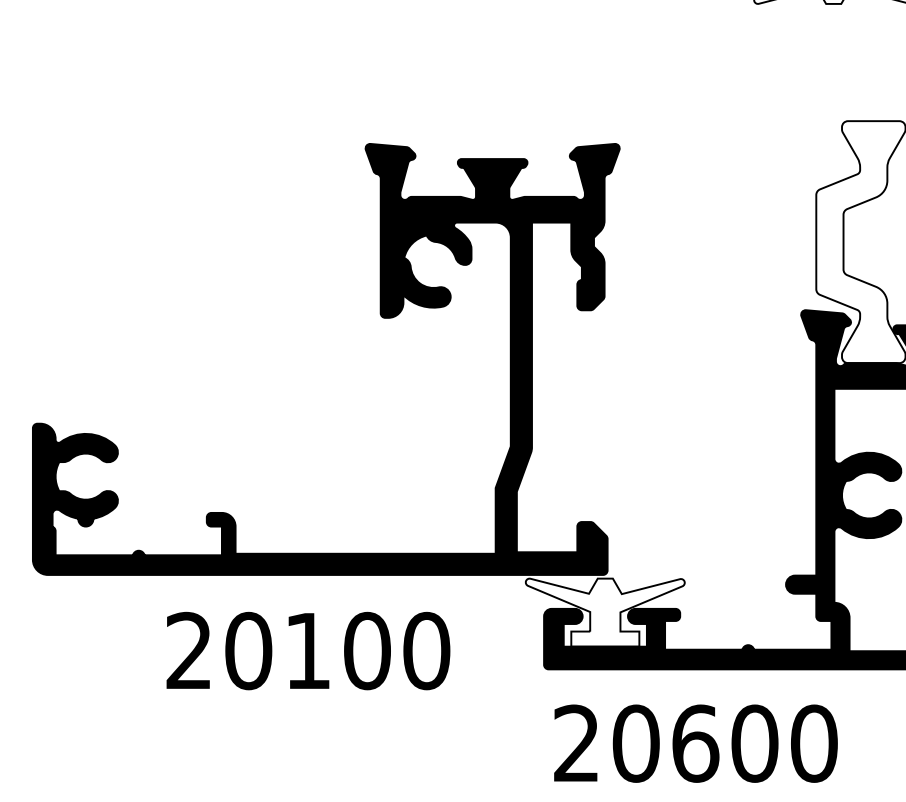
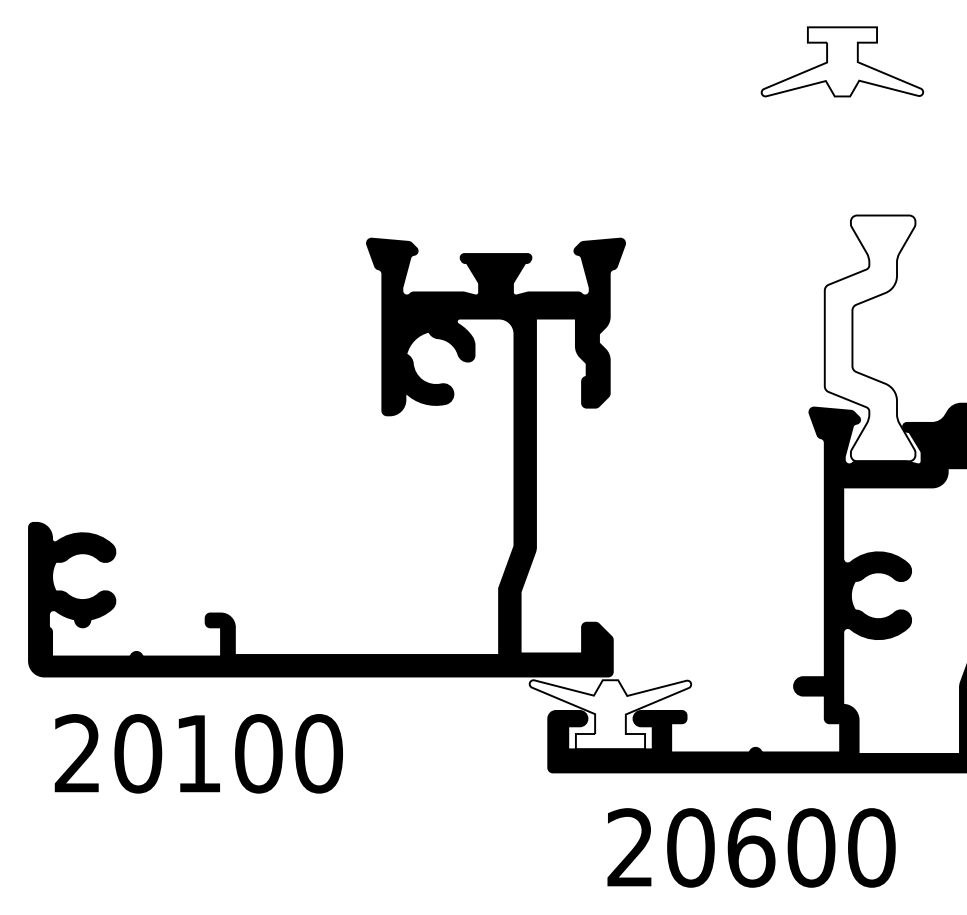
text: (308, 650) -> (198, 753), moved
text: (695, 743) -> (751, 847), moved

